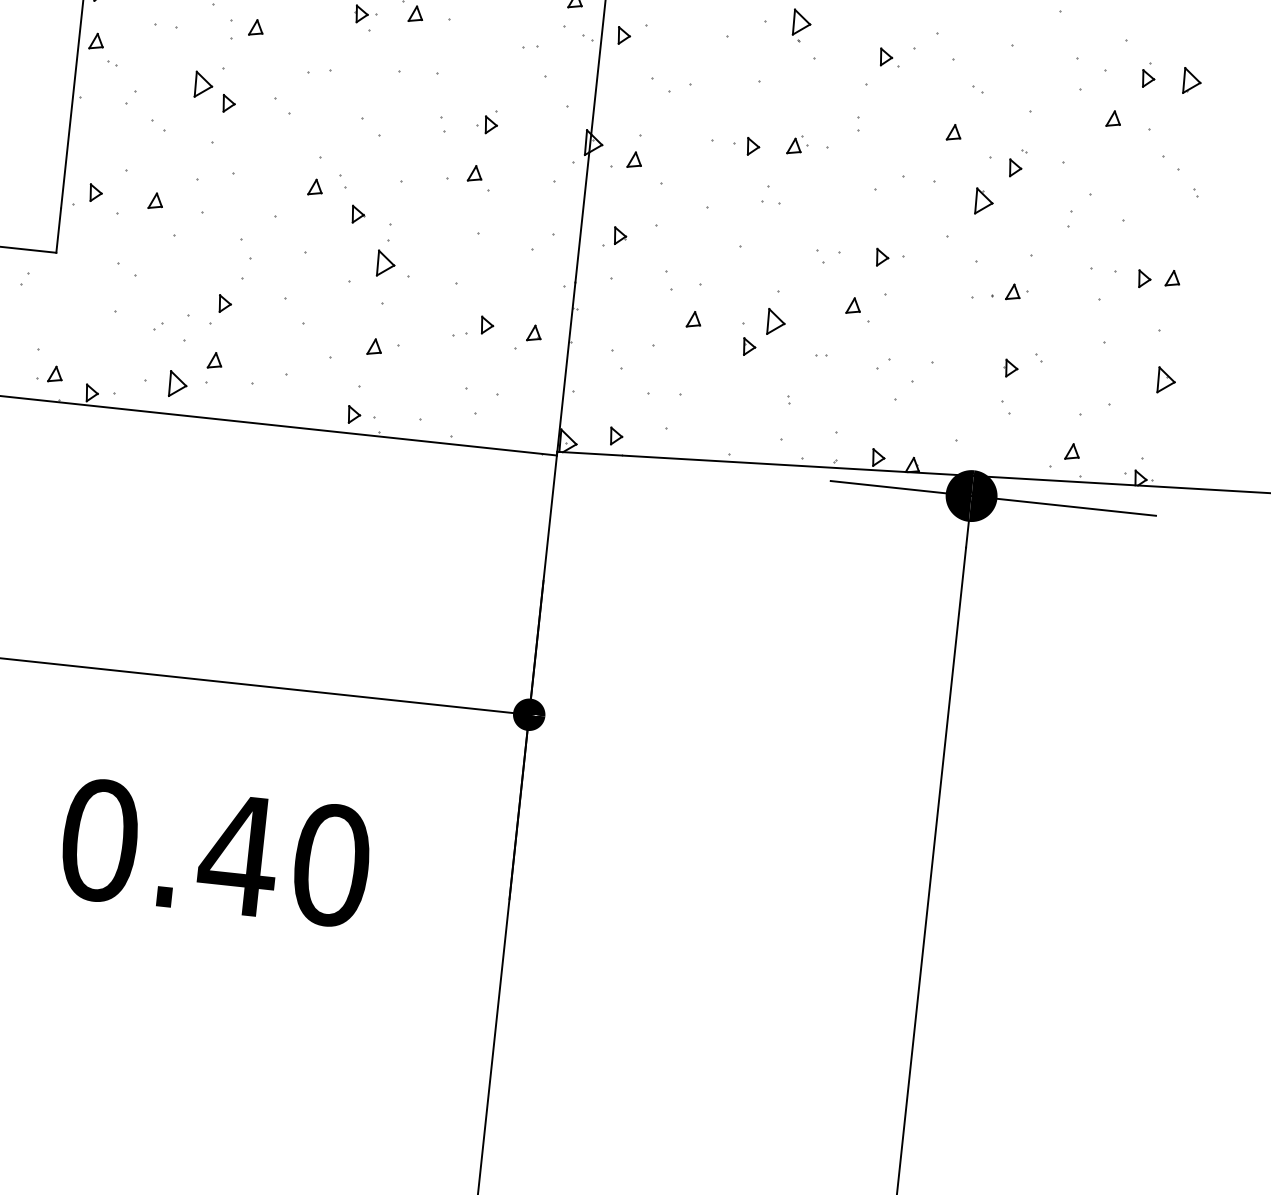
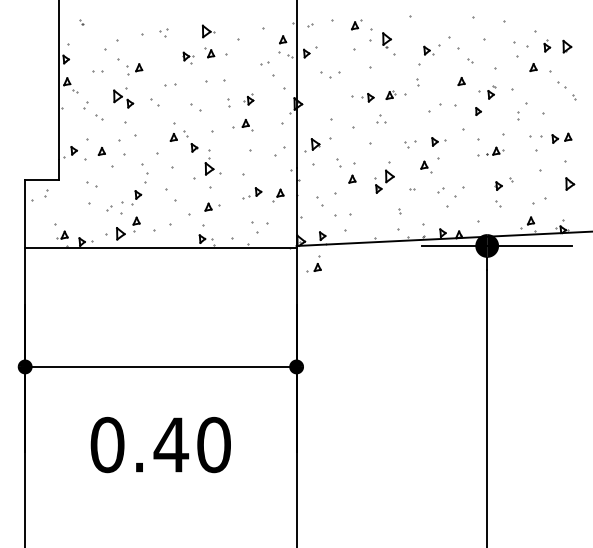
part: (626, 150) -> (313, 263), moved
part: (983, 201) -> (478, 111), size x0.6
part: (615, 237) -> (312, 145), size x1.4

